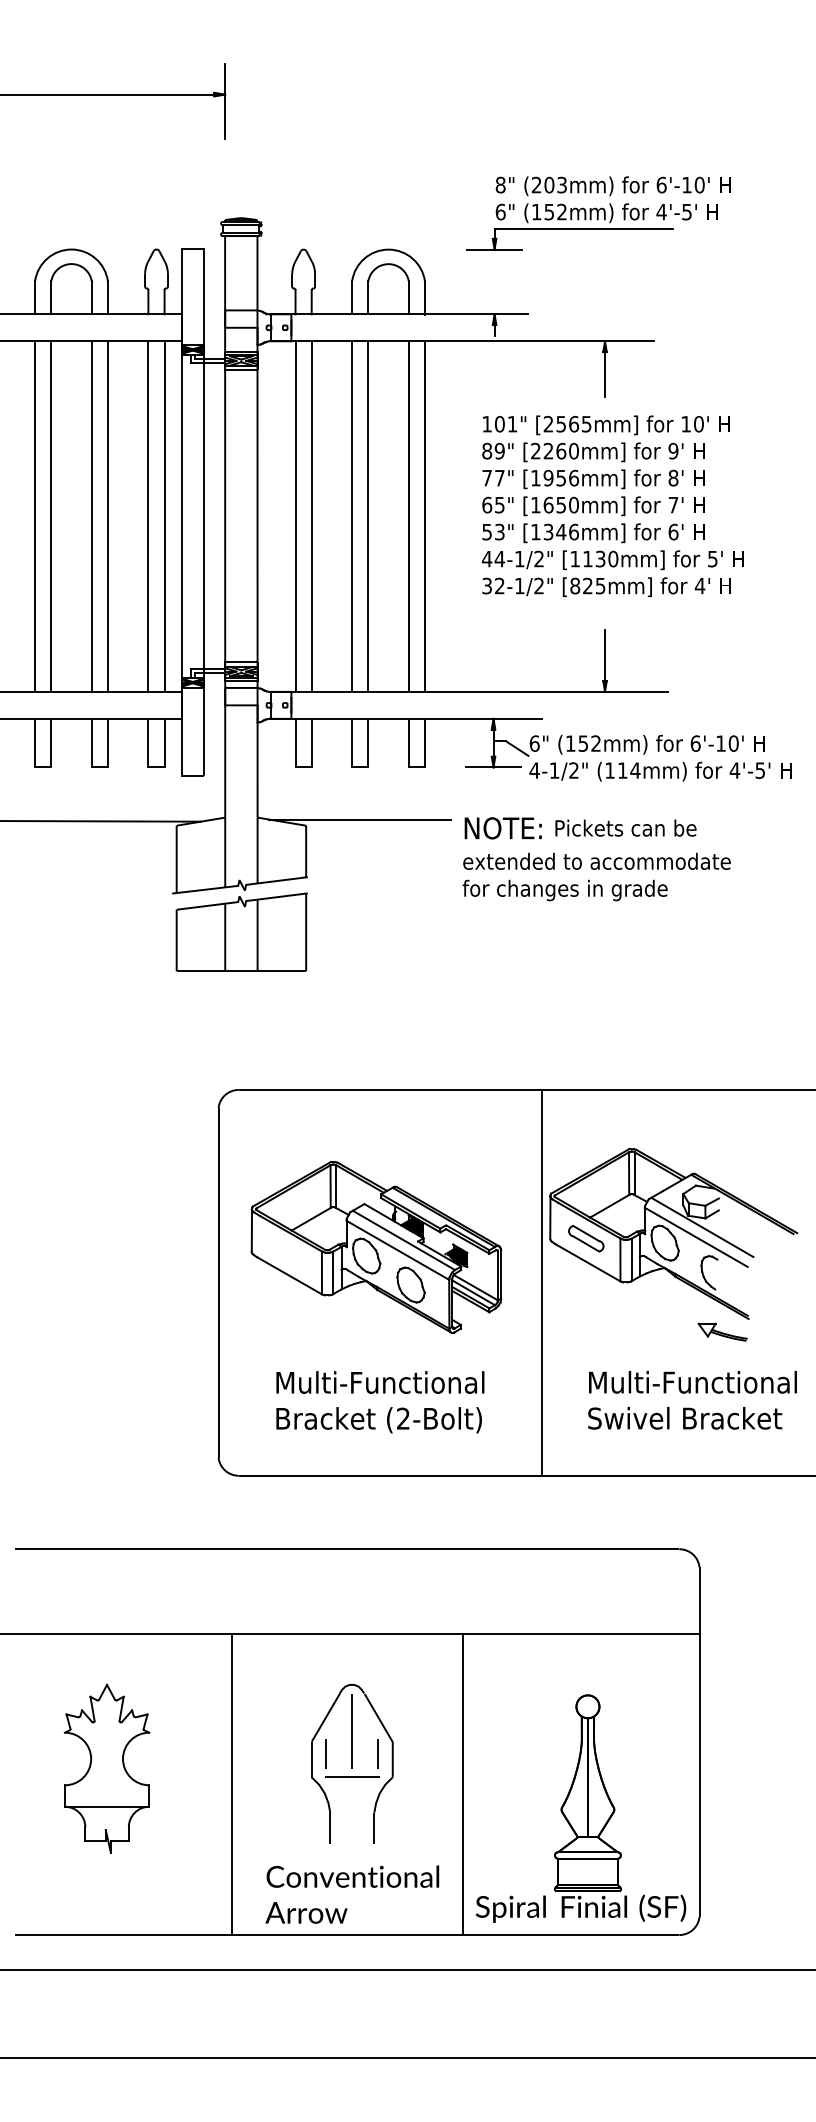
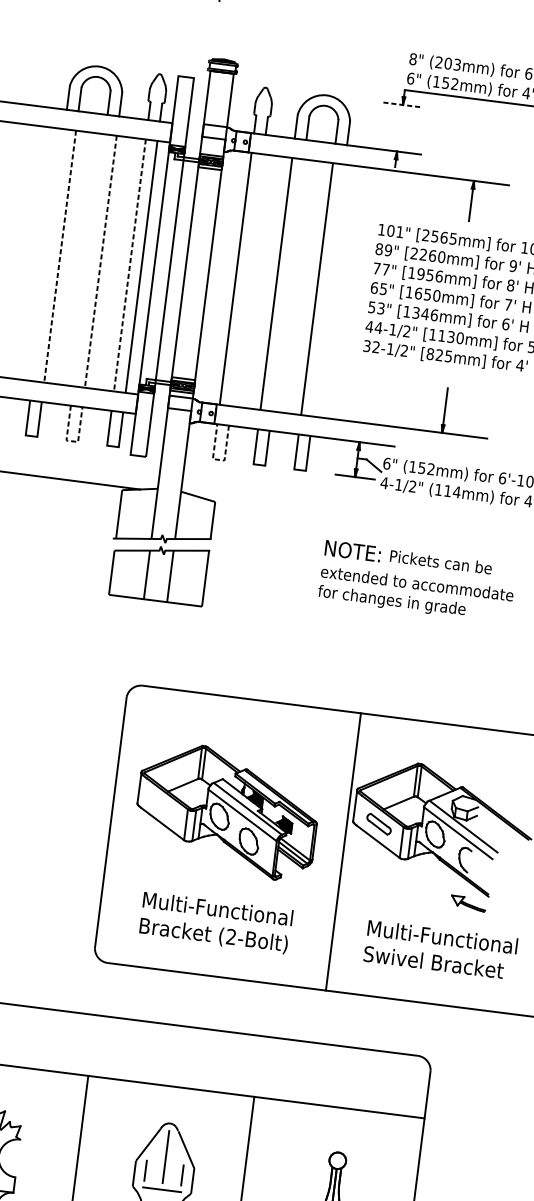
line: (495, 249) -> (403, 105), solid -> dashed
line: (35, 516) -> (48, 255), removed
line: (91, 516) -> (89, 260), removed
line: (311, 516) -> (247, 280), removed
line: (368, 516) -> (288, 285), removed
line: (424, 516) -> (328, 290), removed
line: (51, 517) -> (60, 257), solid -> dashed
line: (107, 517) -> (100, 262), solid -> dashed
line: (148, 517) -> (129, 266), solid -> dashed
line: (100, 767) -> (72, 441), solid -> dashed
line: (303, 767) -> (218, 459), solid -> dashed
line: (359, 820) -> (254, 503), removed
text: (596, 859) -> (417, 582), moved

